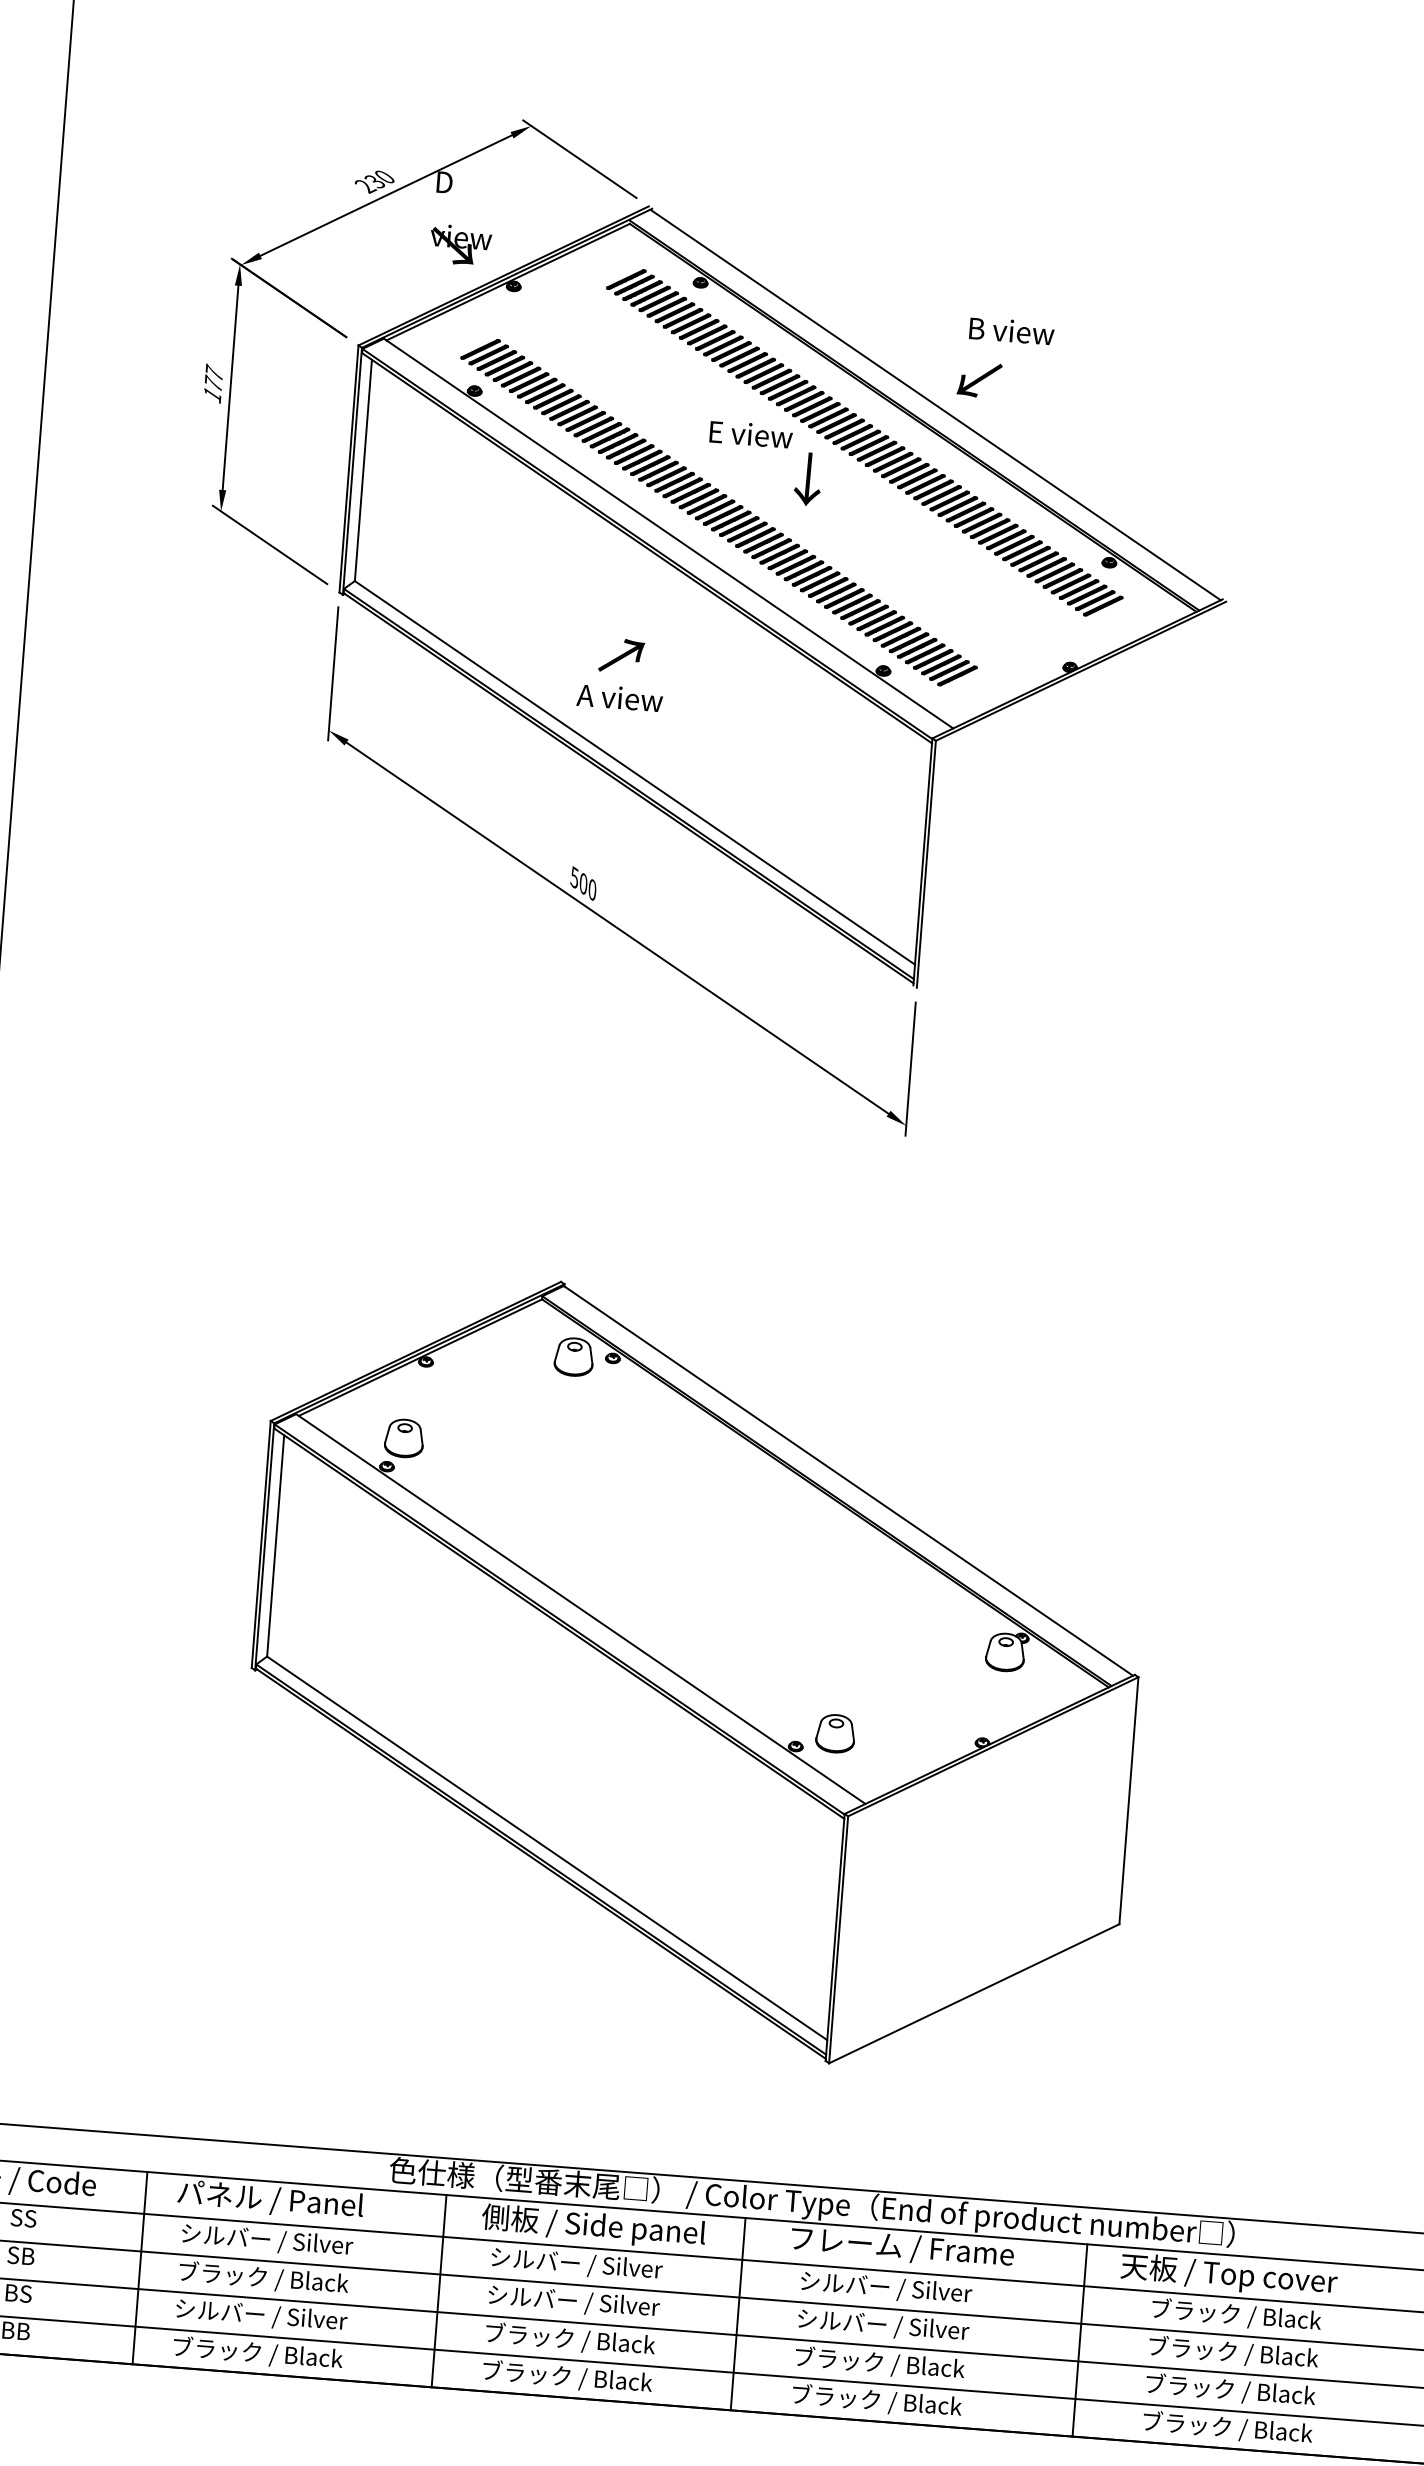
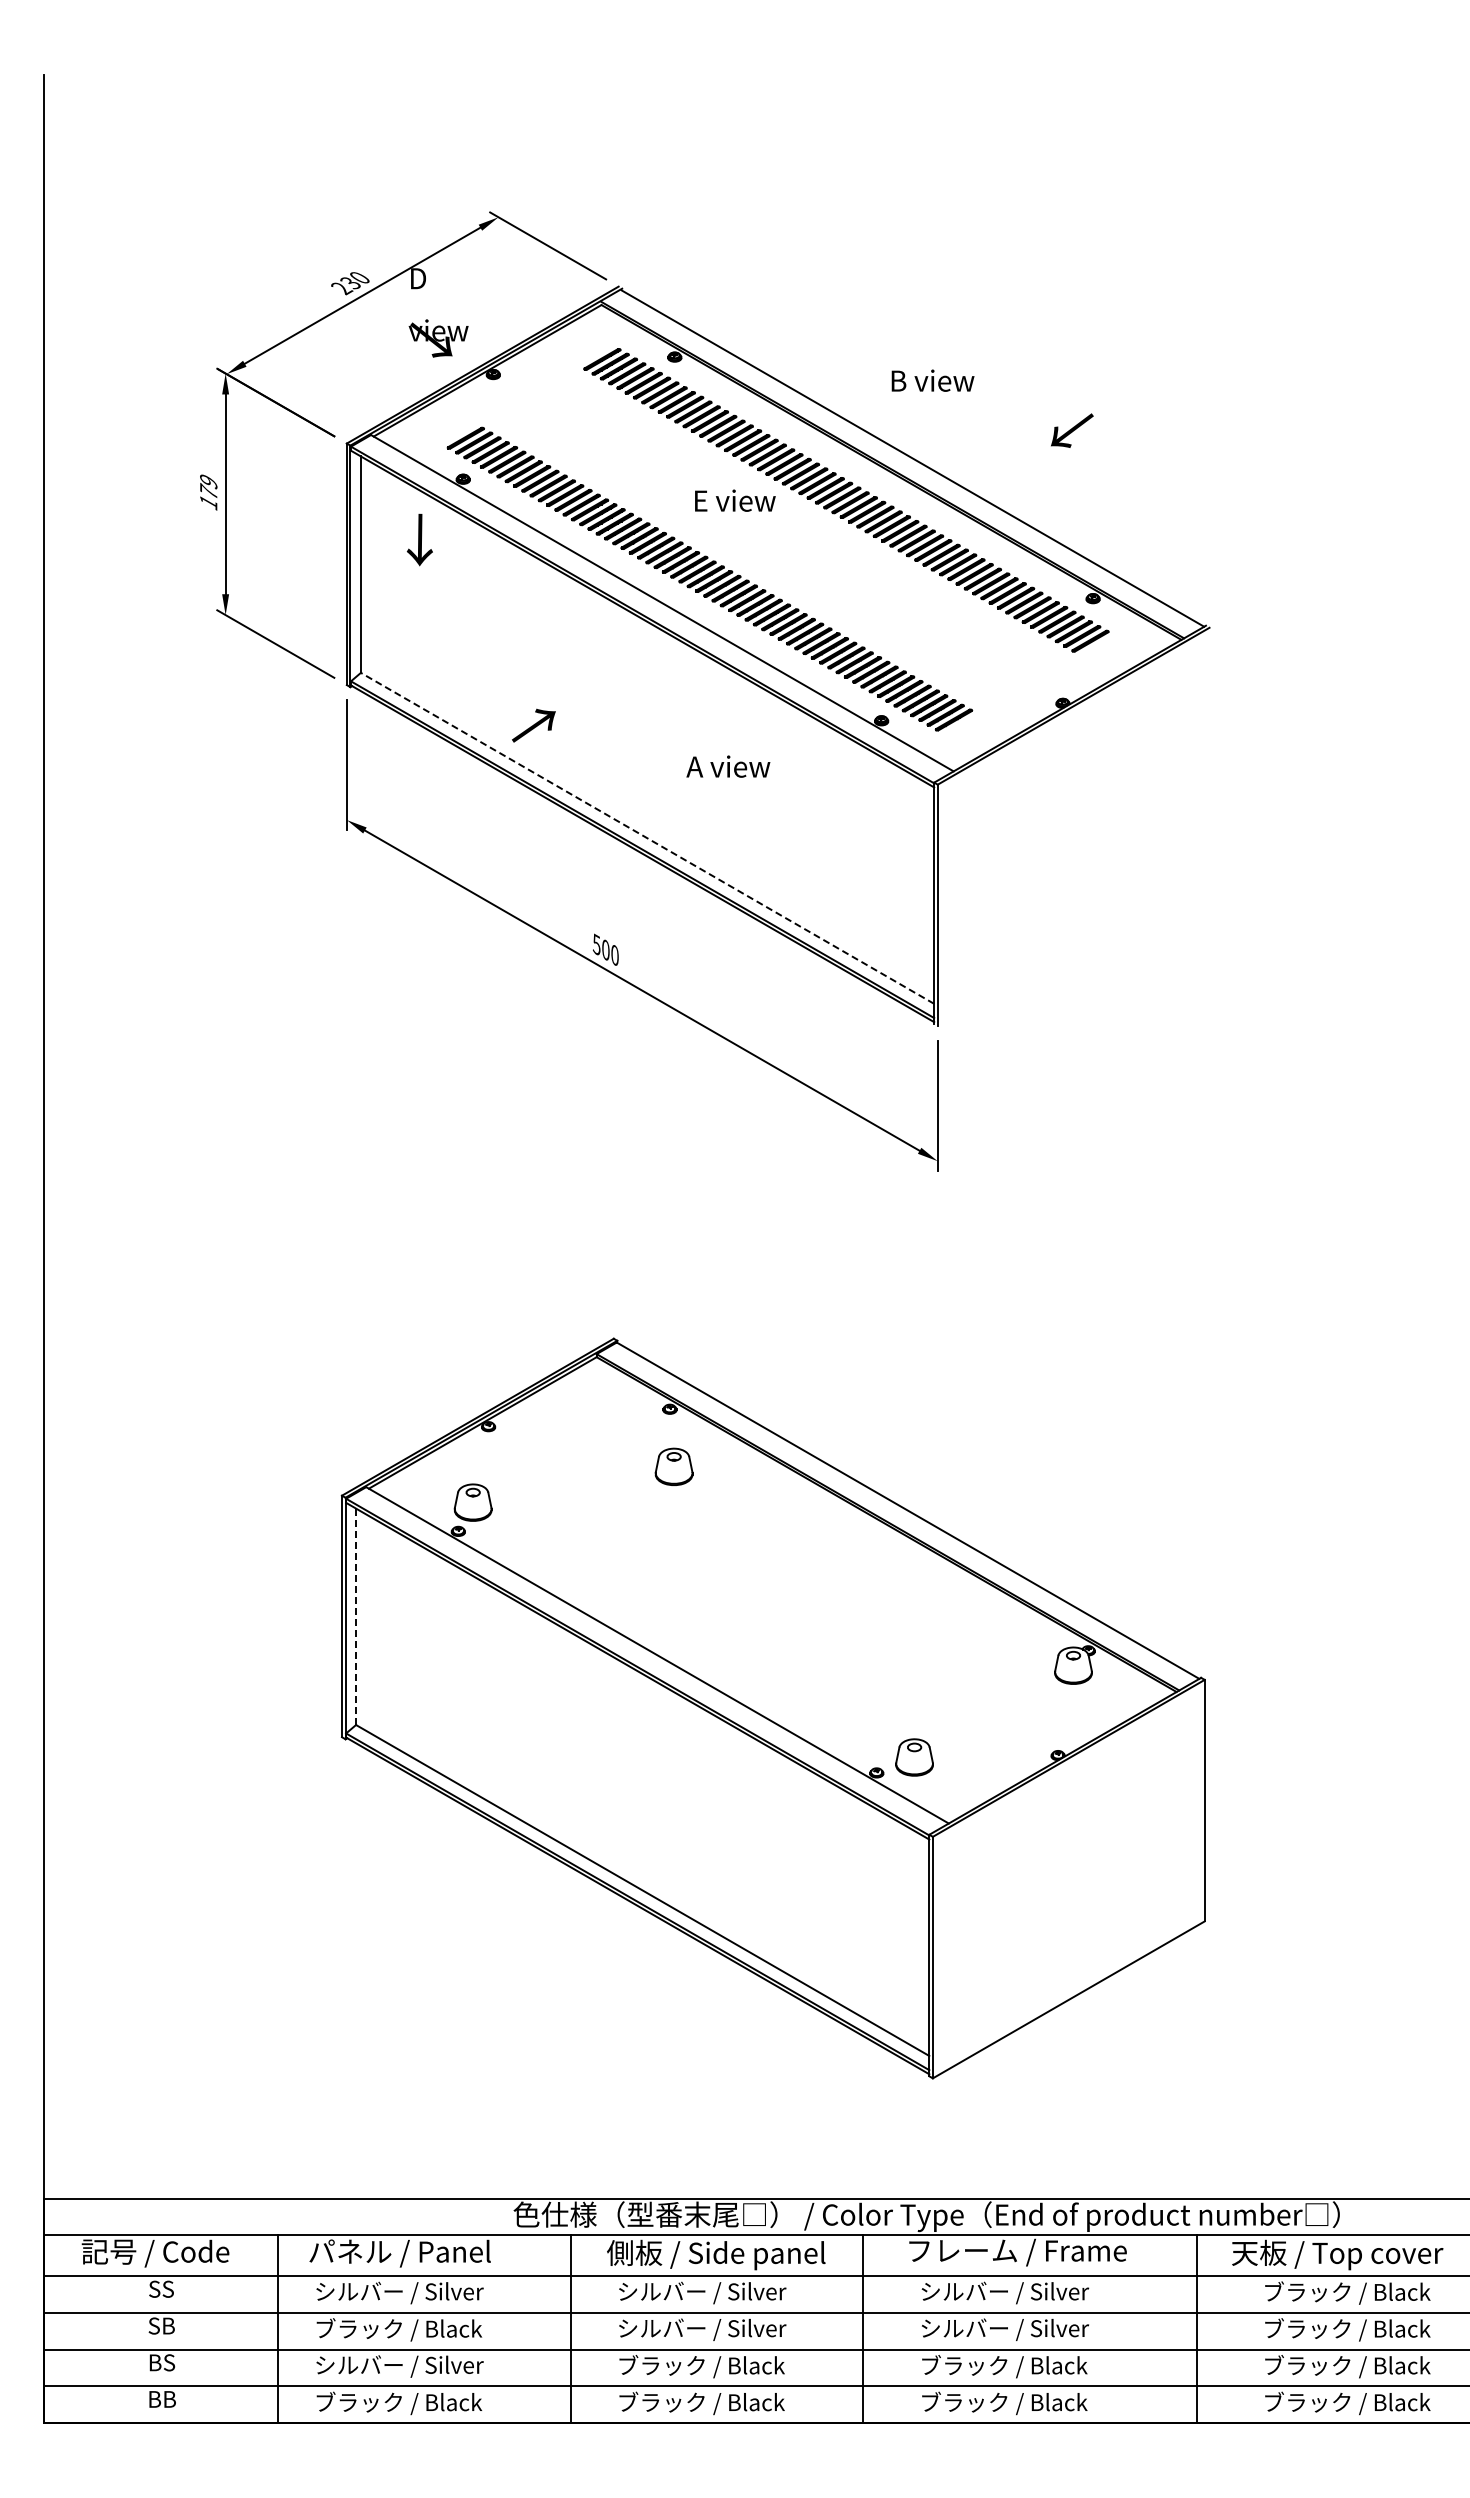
text: (1011, 330) -> (932, 380), moved
text: (214, 372) -> (208, 480), 177 -> 179
text: (979, 379) -> (1072, 430), moved
text: (807, 478) -> (419, 539), moved
text: (621, 655) -> (533, 725), moved
text: (620, 697) -> (728, 766), moved
line: (634, 772) -> (647, 838), solid -> dashed
part: (573, 1356) -> (673, 1466), moved
line: (276, 1545) -> (356, 1616), solid -> dashed

